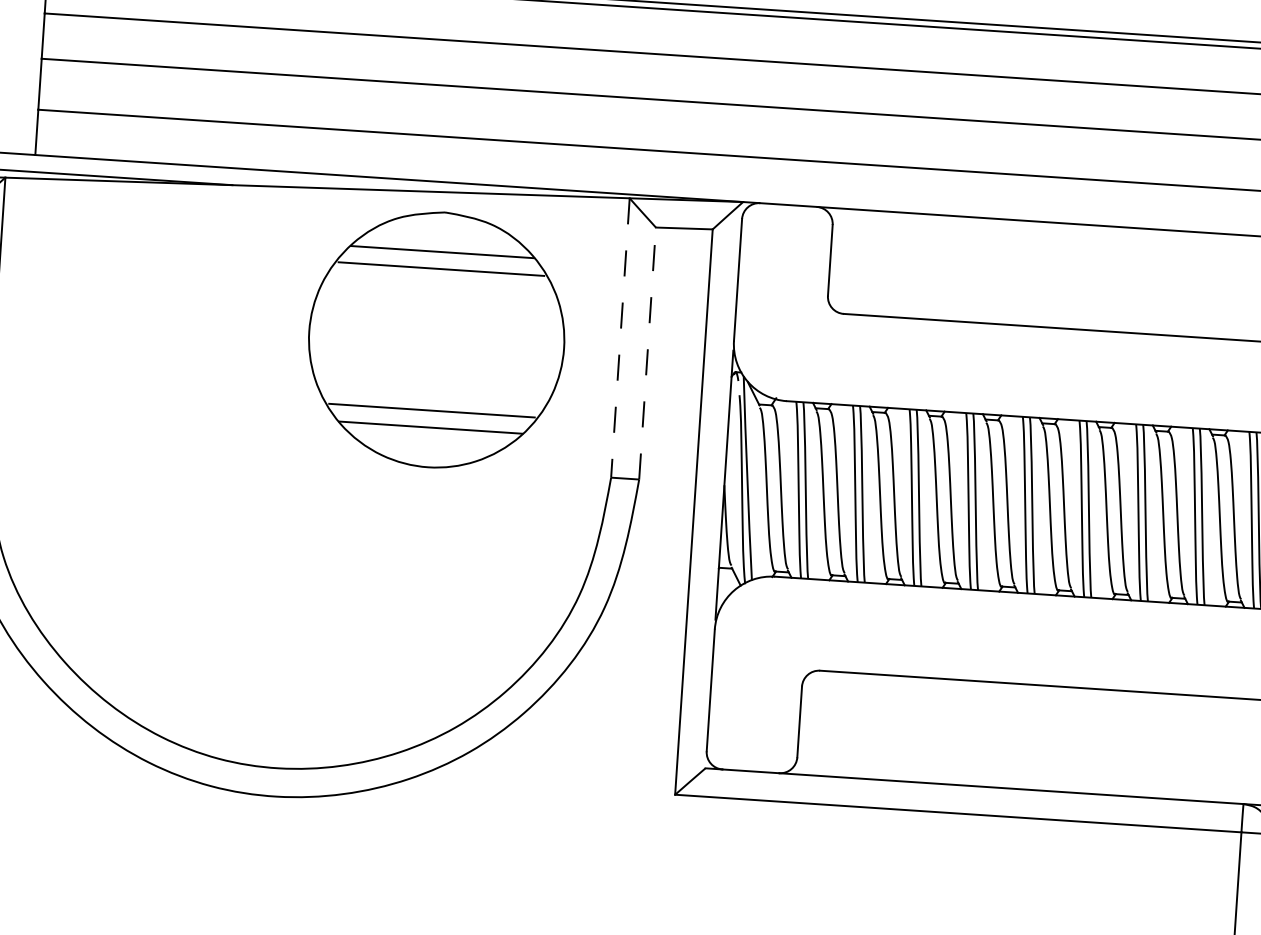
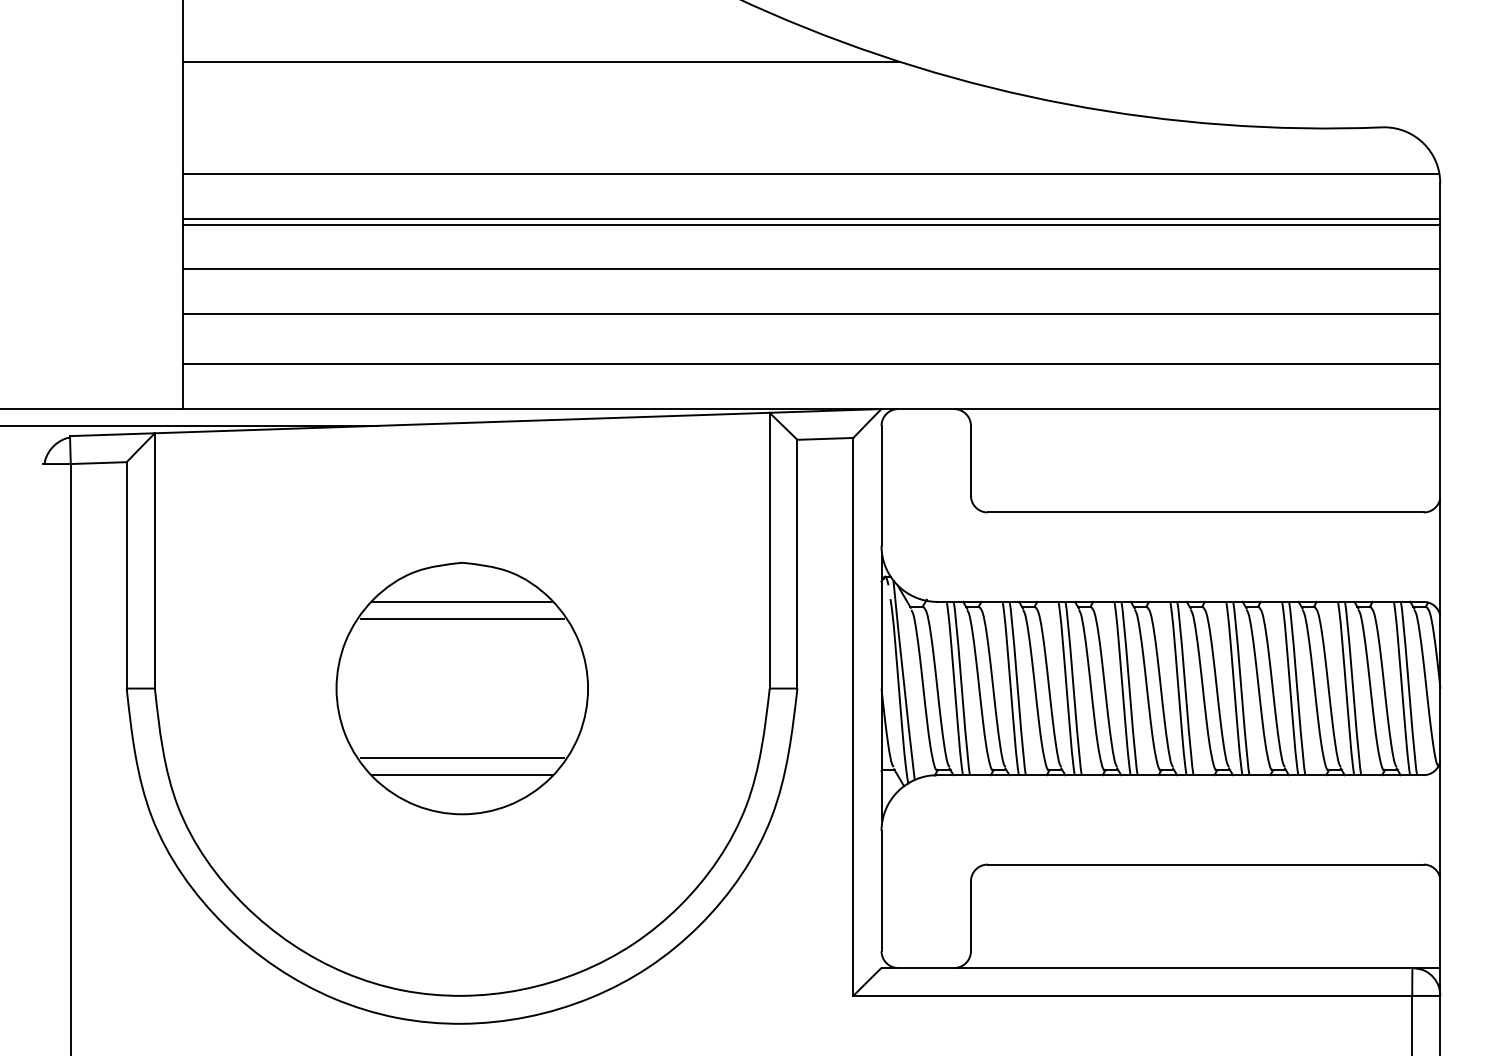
line: (620, 337) -> (769, 550), dashed -> solid
part: (435, 339) -> (461, 688), moved
line: (647, 352) -> (797, 563), dashed -> solid

